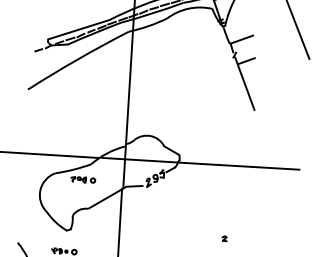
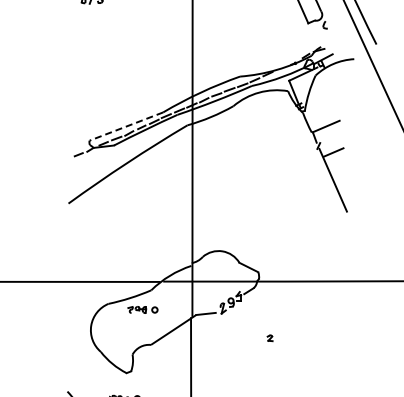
line: (79, 29) -> (126, 126), solid -> dashed
part: (224, 238) -> (269, 338), moved

